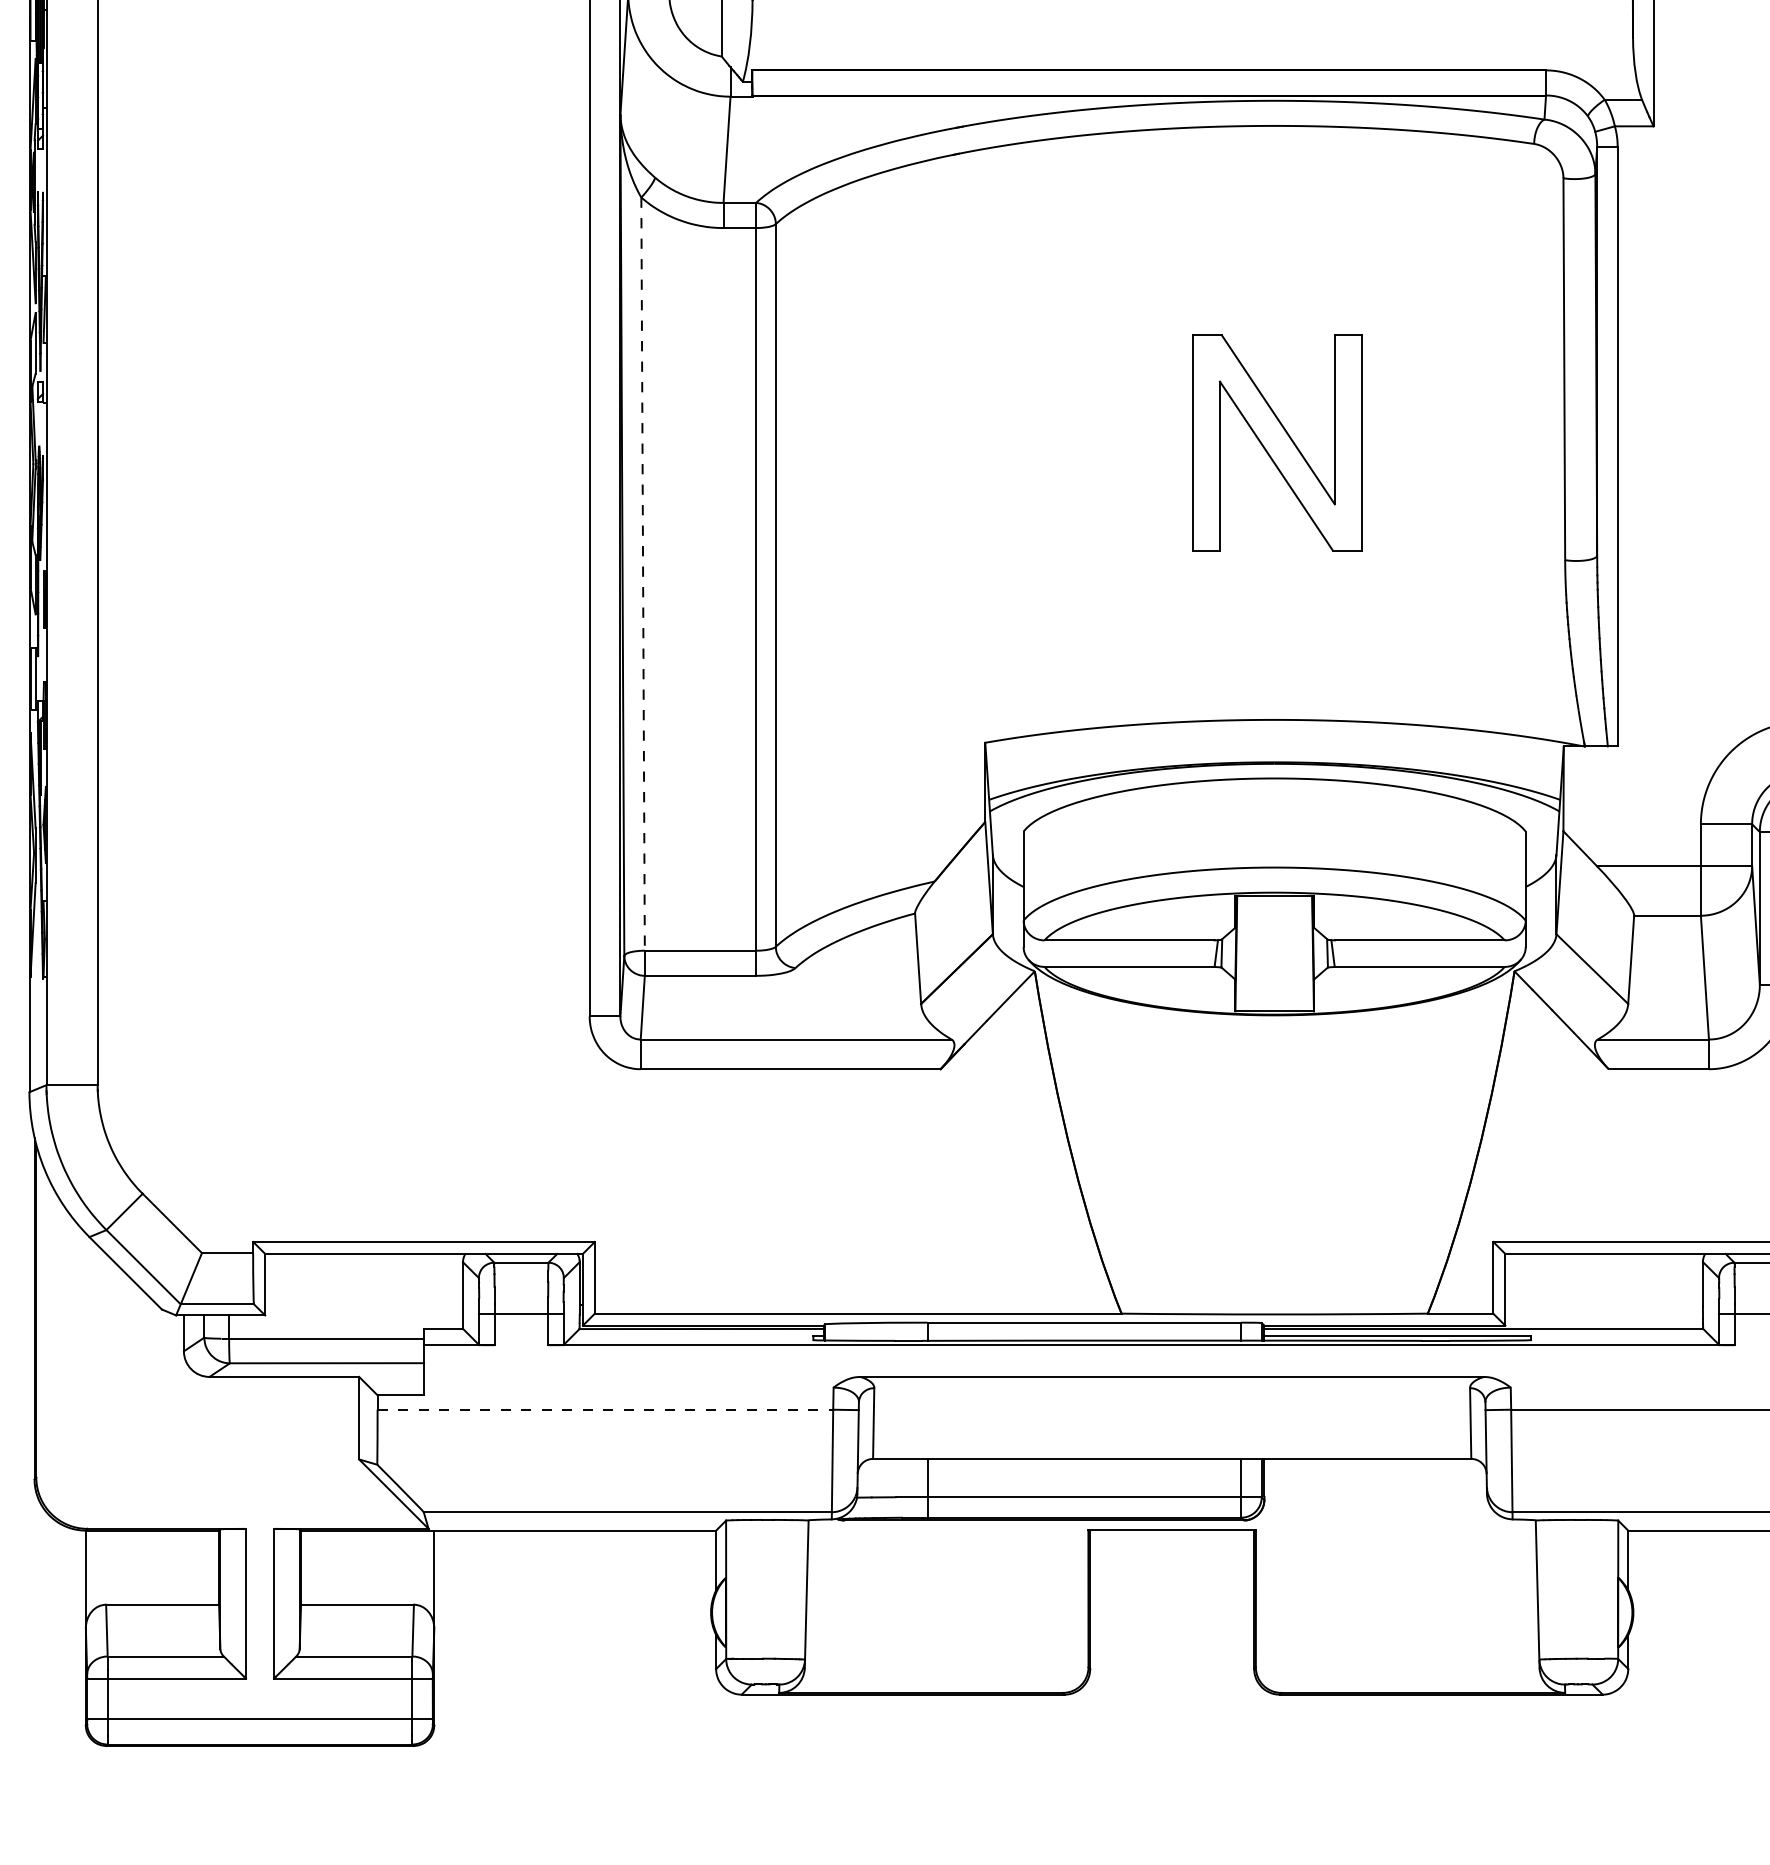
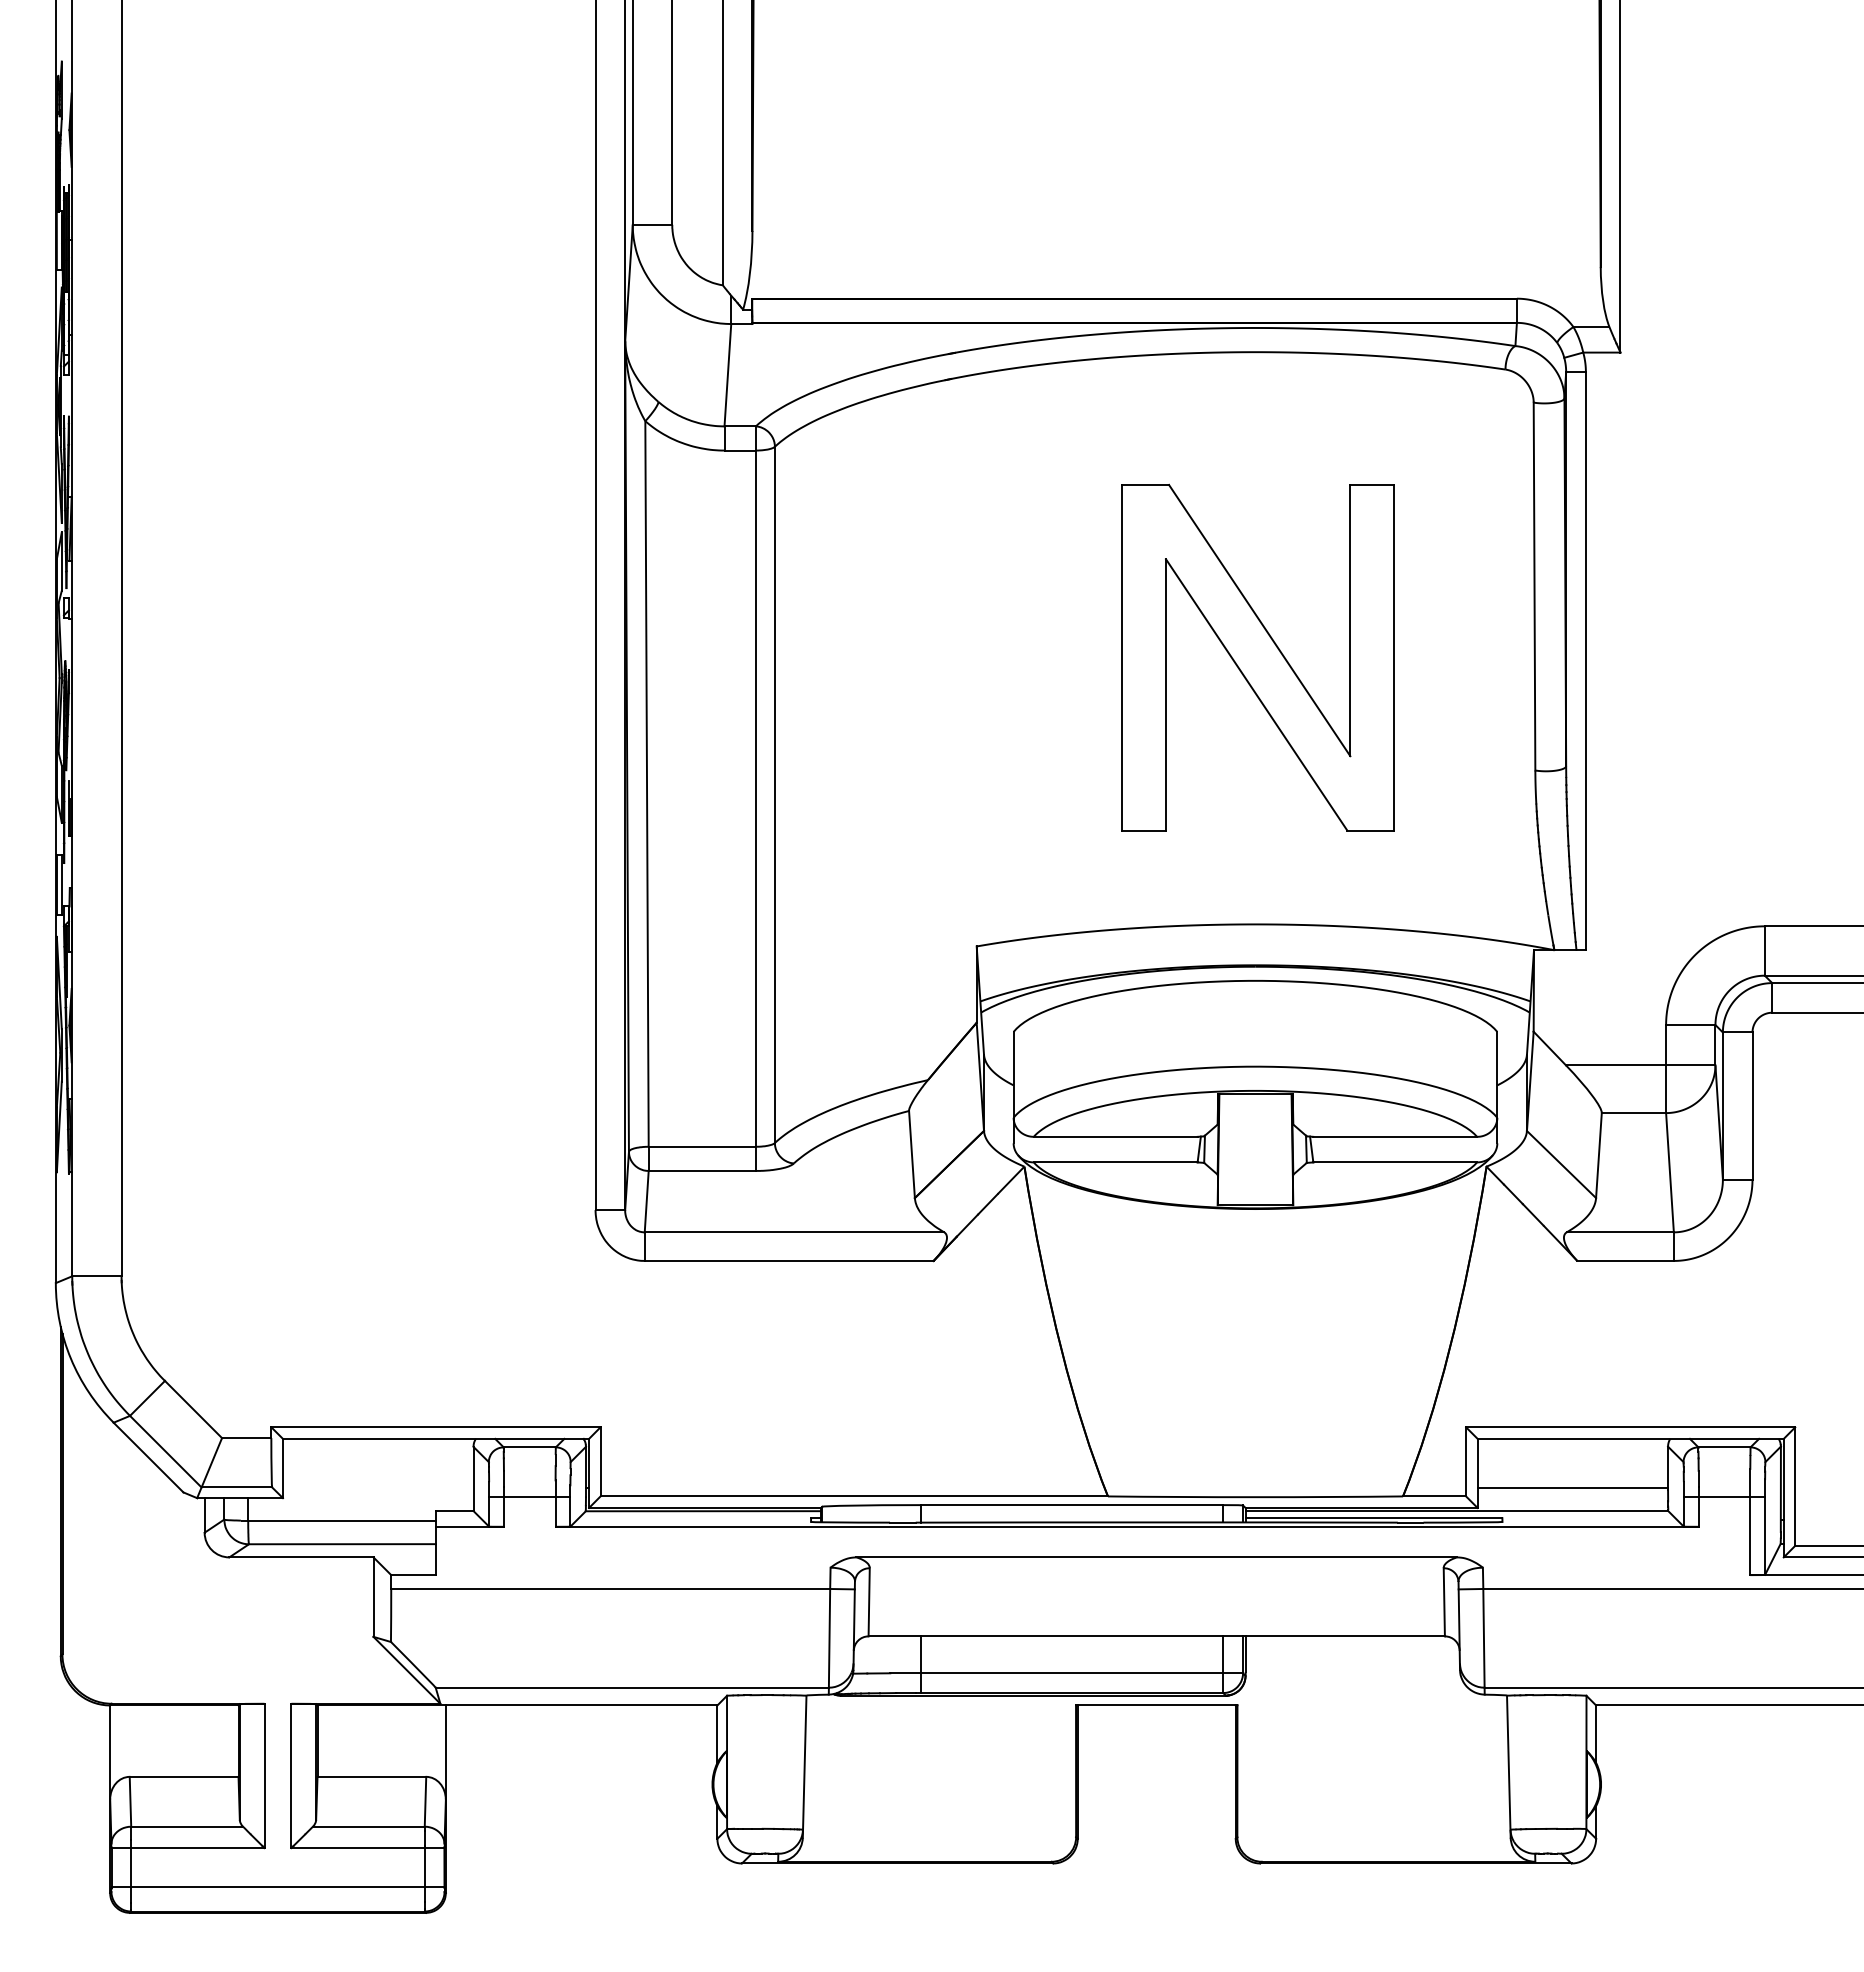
part: (1276, 442) -> (1257, 657), size x1.67
line: (643, 573) -> (647, 783), dashed -> solid
line: (1603, 1304) -> (1572, 1487), added
line: (606, 1409) -> (611, 1588), dashed -> solid

